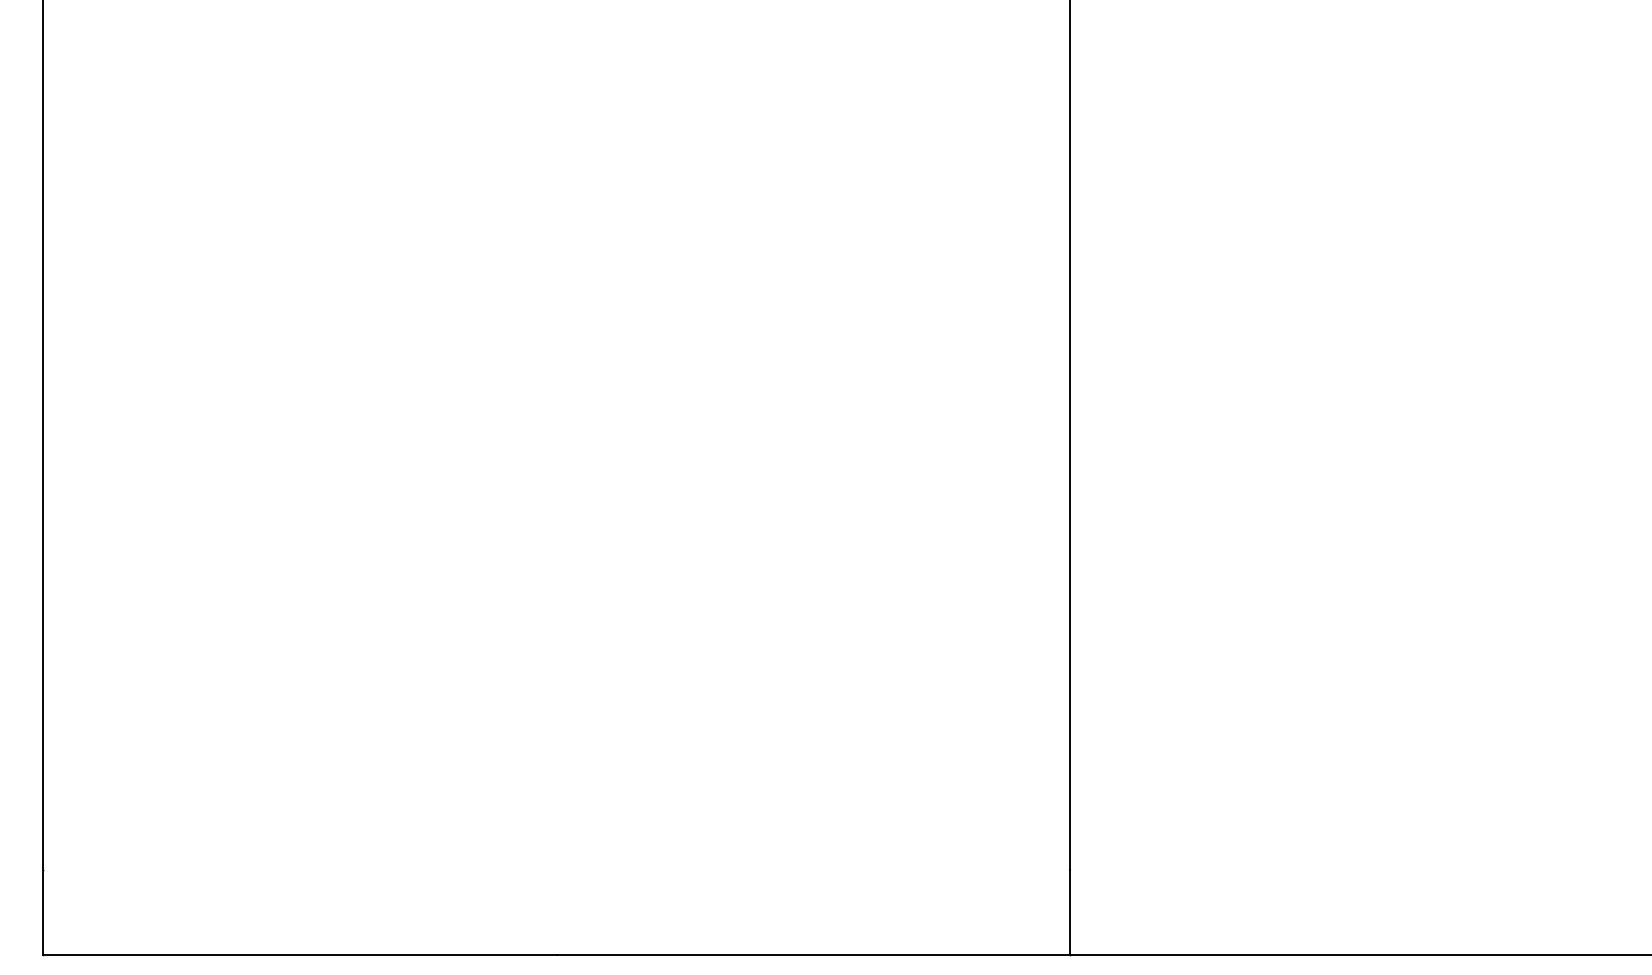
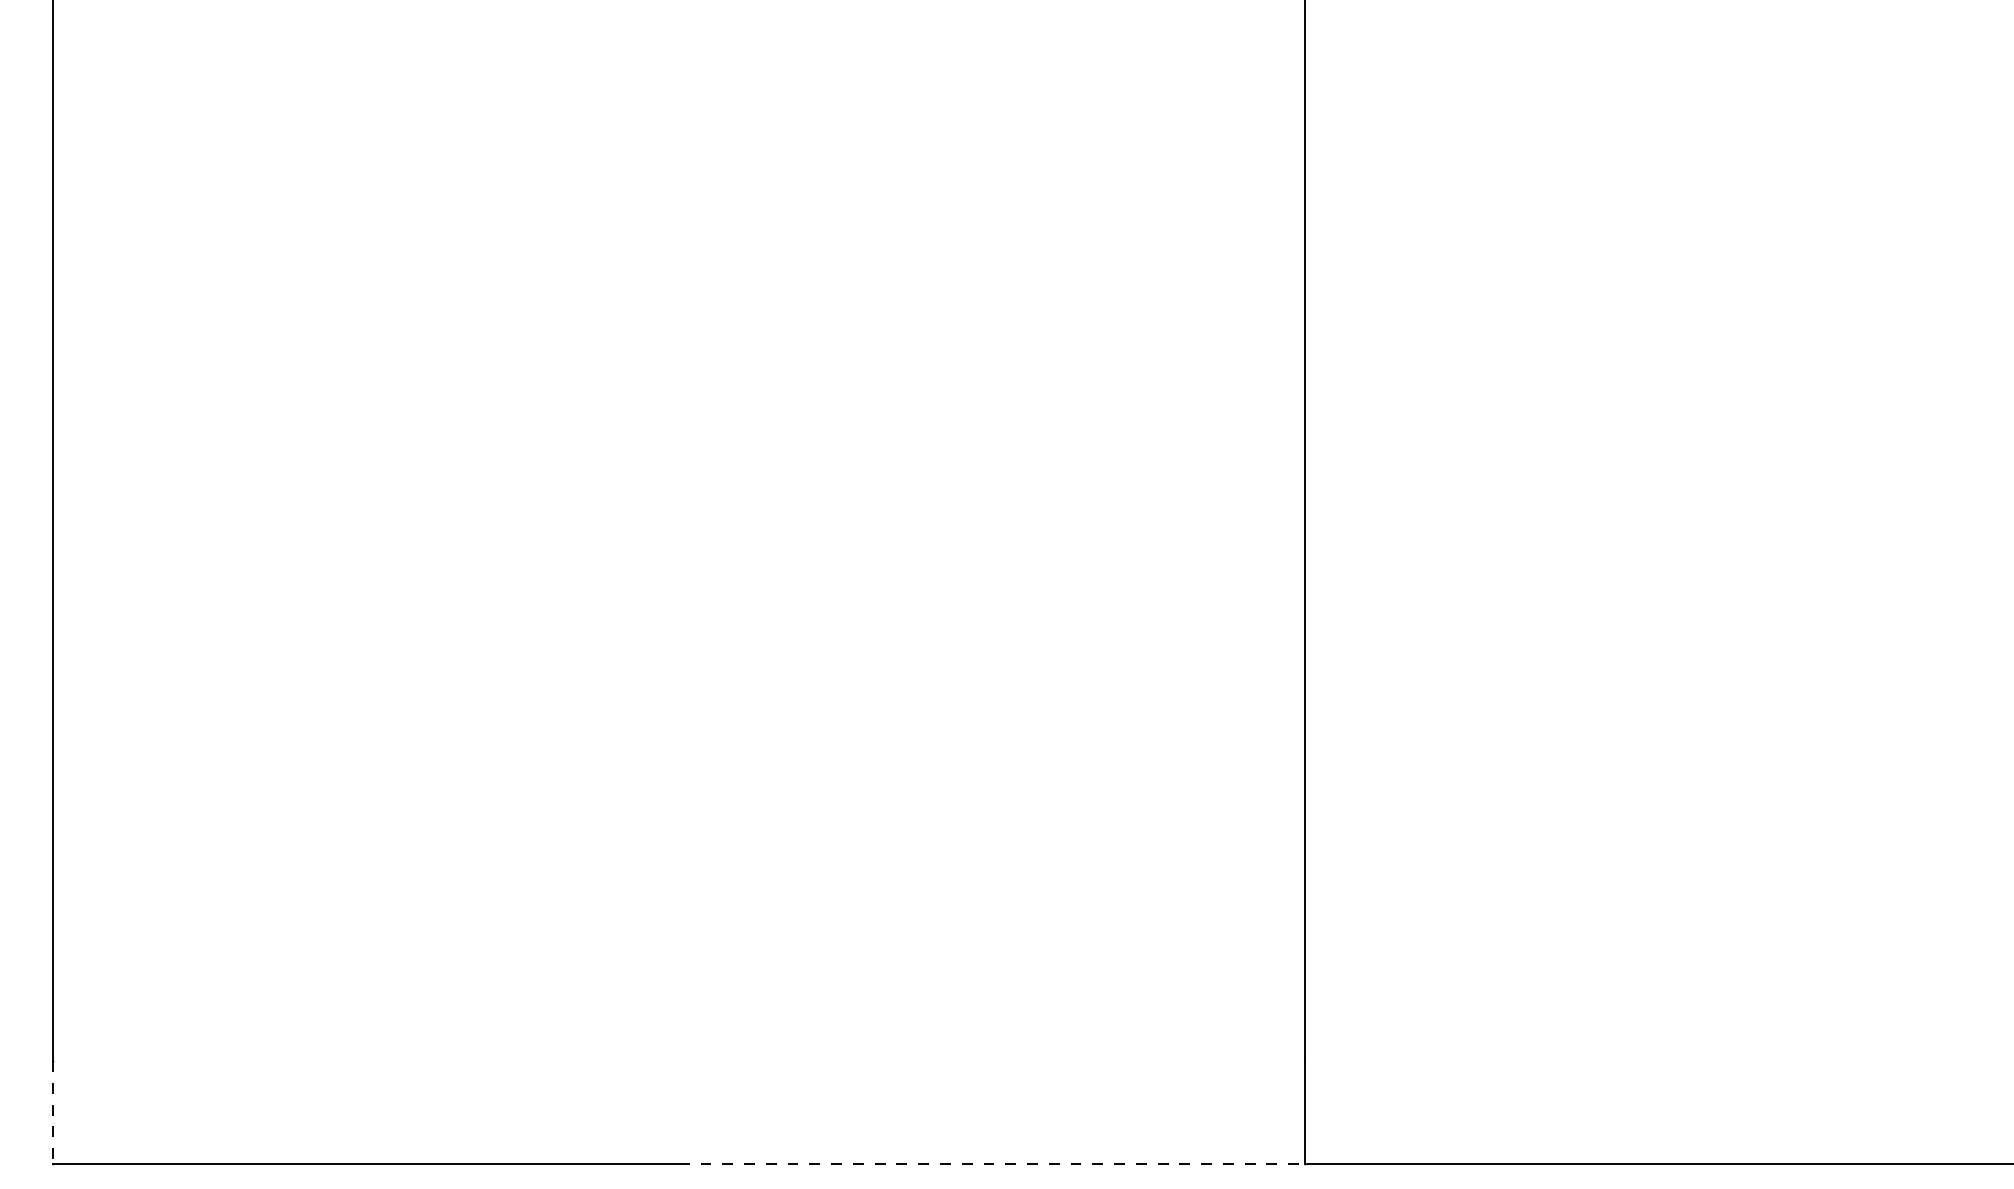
line: (43, 913) -> (53, 1113), solid -> dashed
line: (813, 955) -> (991, 1165), solid -> dashed

